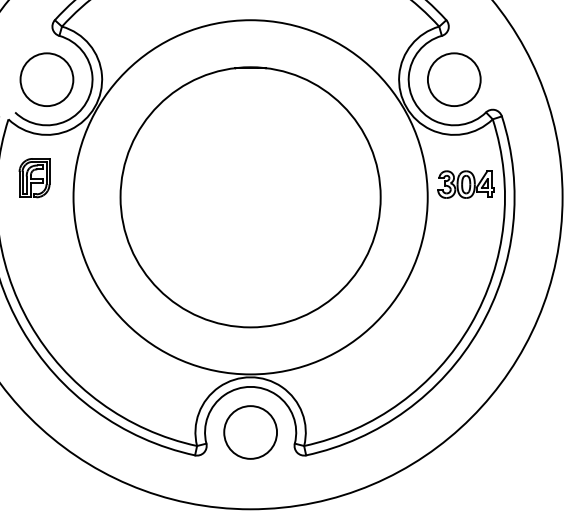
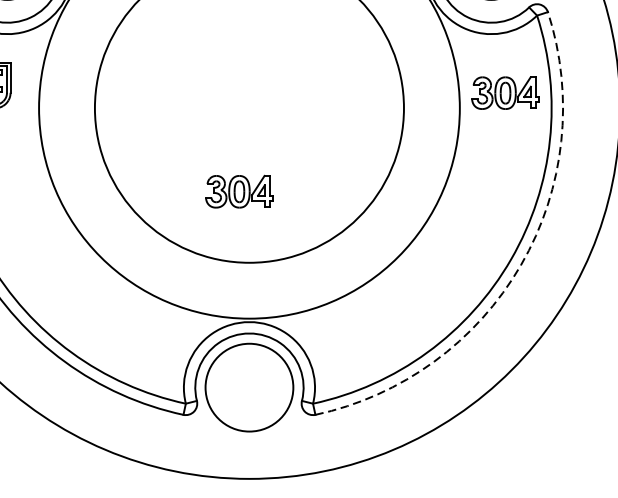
part: (241, 267) -> (238, 191), added
arc: (479, 329) -> (521, 265), solid -> dashed
circle: (250, 432) -> (249, 387), size x1.4

